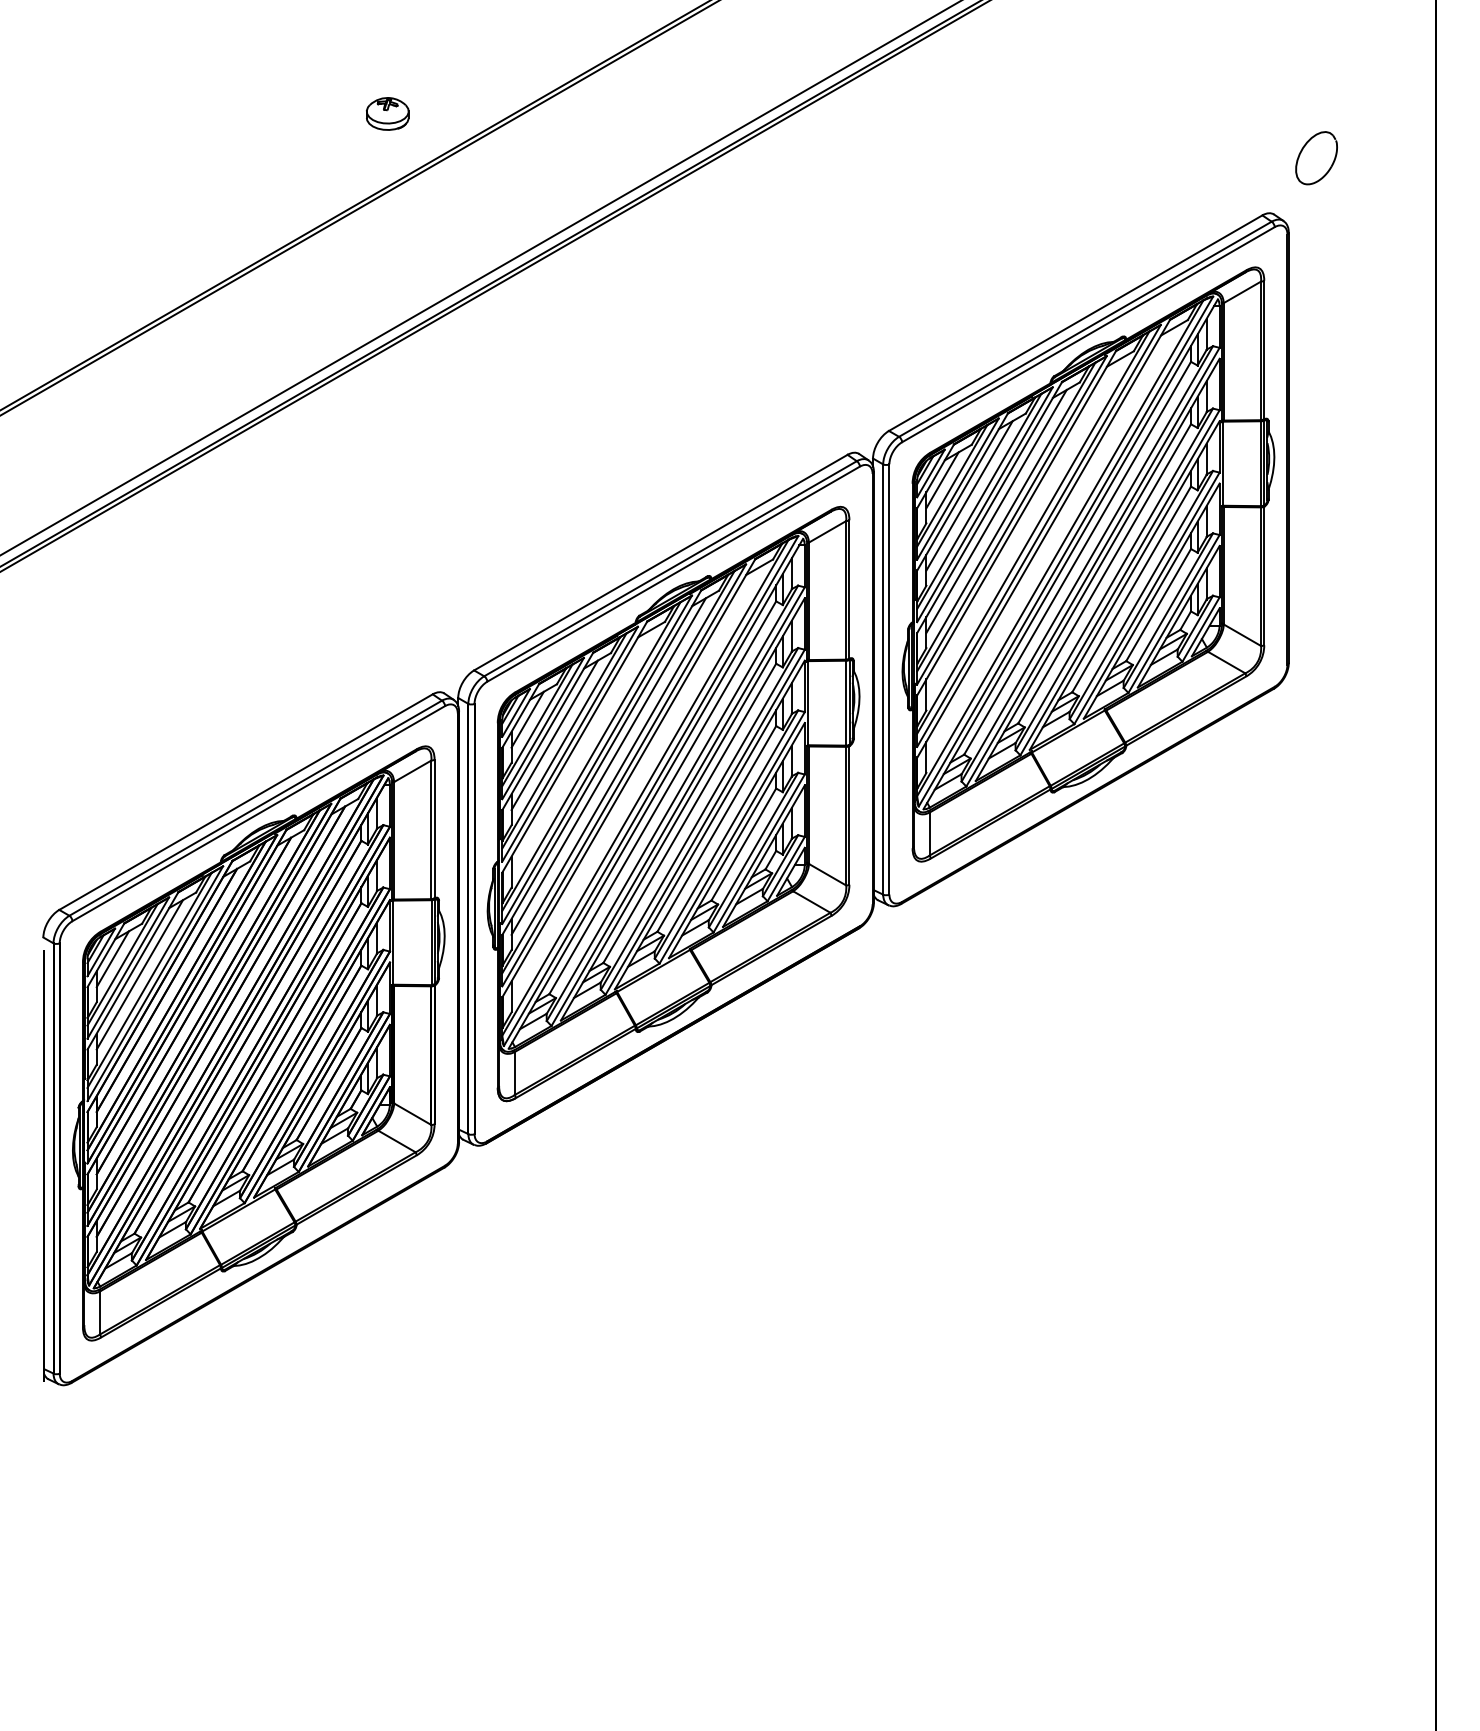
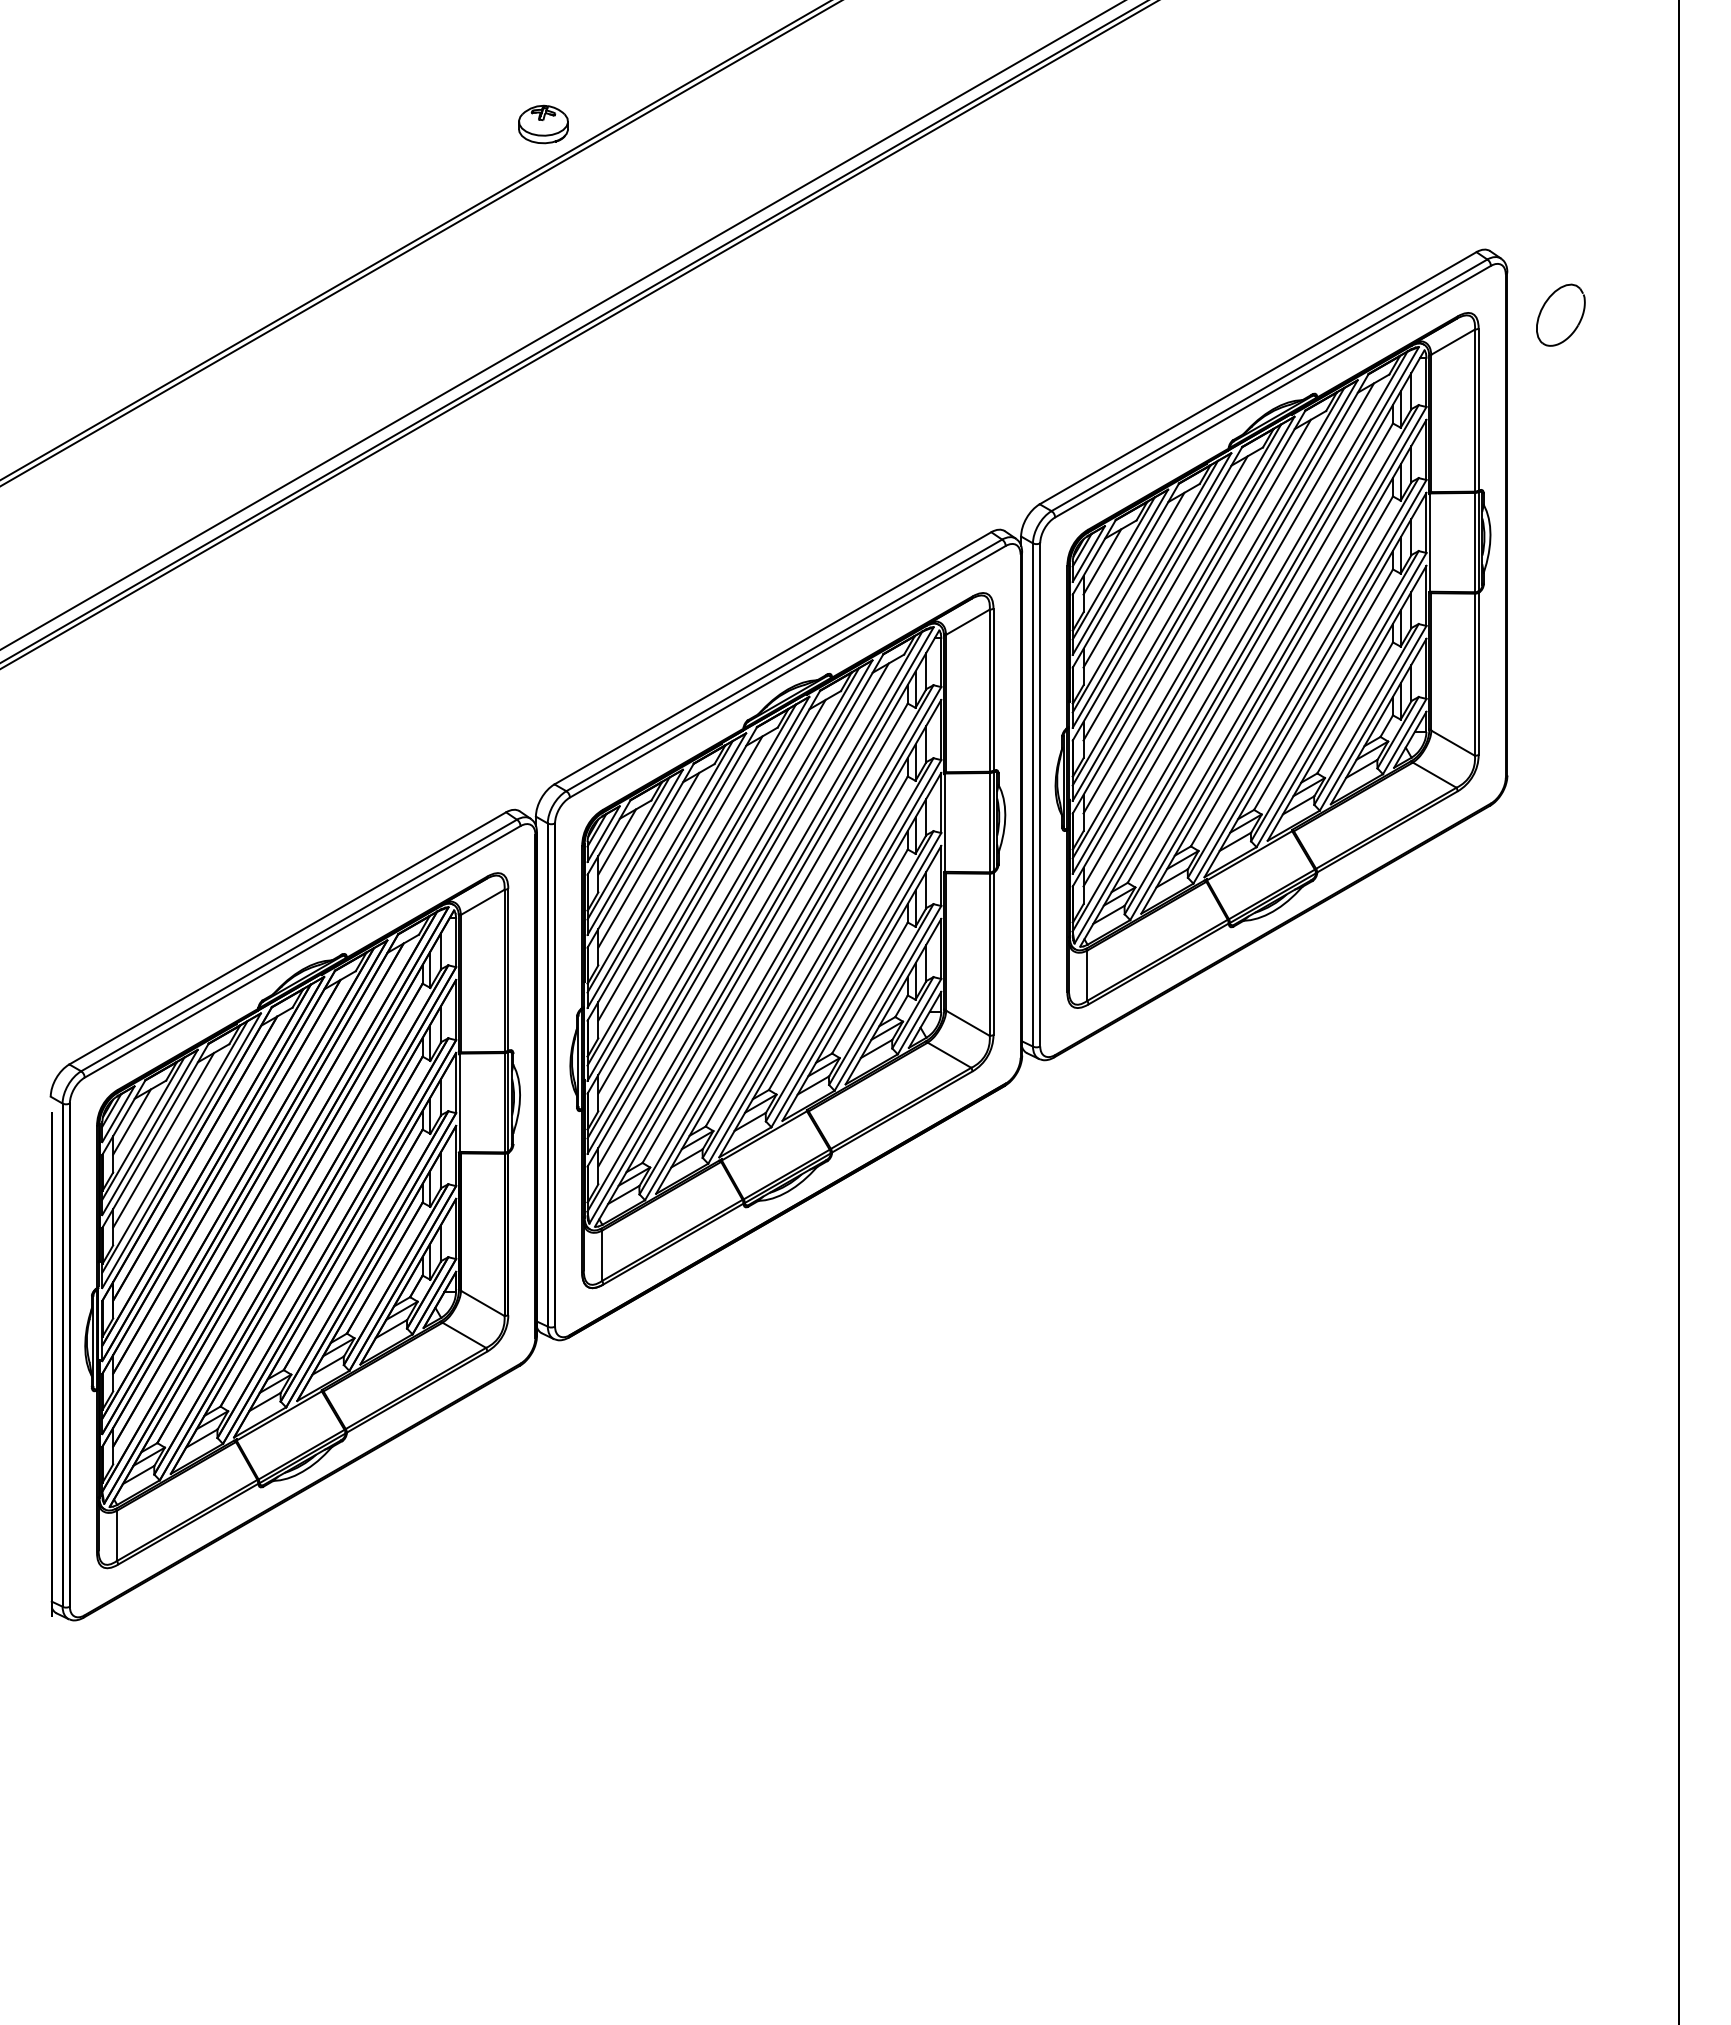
part: (387, 113) -> (543, 124), moved
part: (1316, 157) -> (1560, 314), moved
line: (1023, 526) -> (1196, 616), added
line: (1050, 542) -> (1228, 634), added
line: (581, 750) -> (680, 878), added
line: (635, 781) -> (743, 914), added

